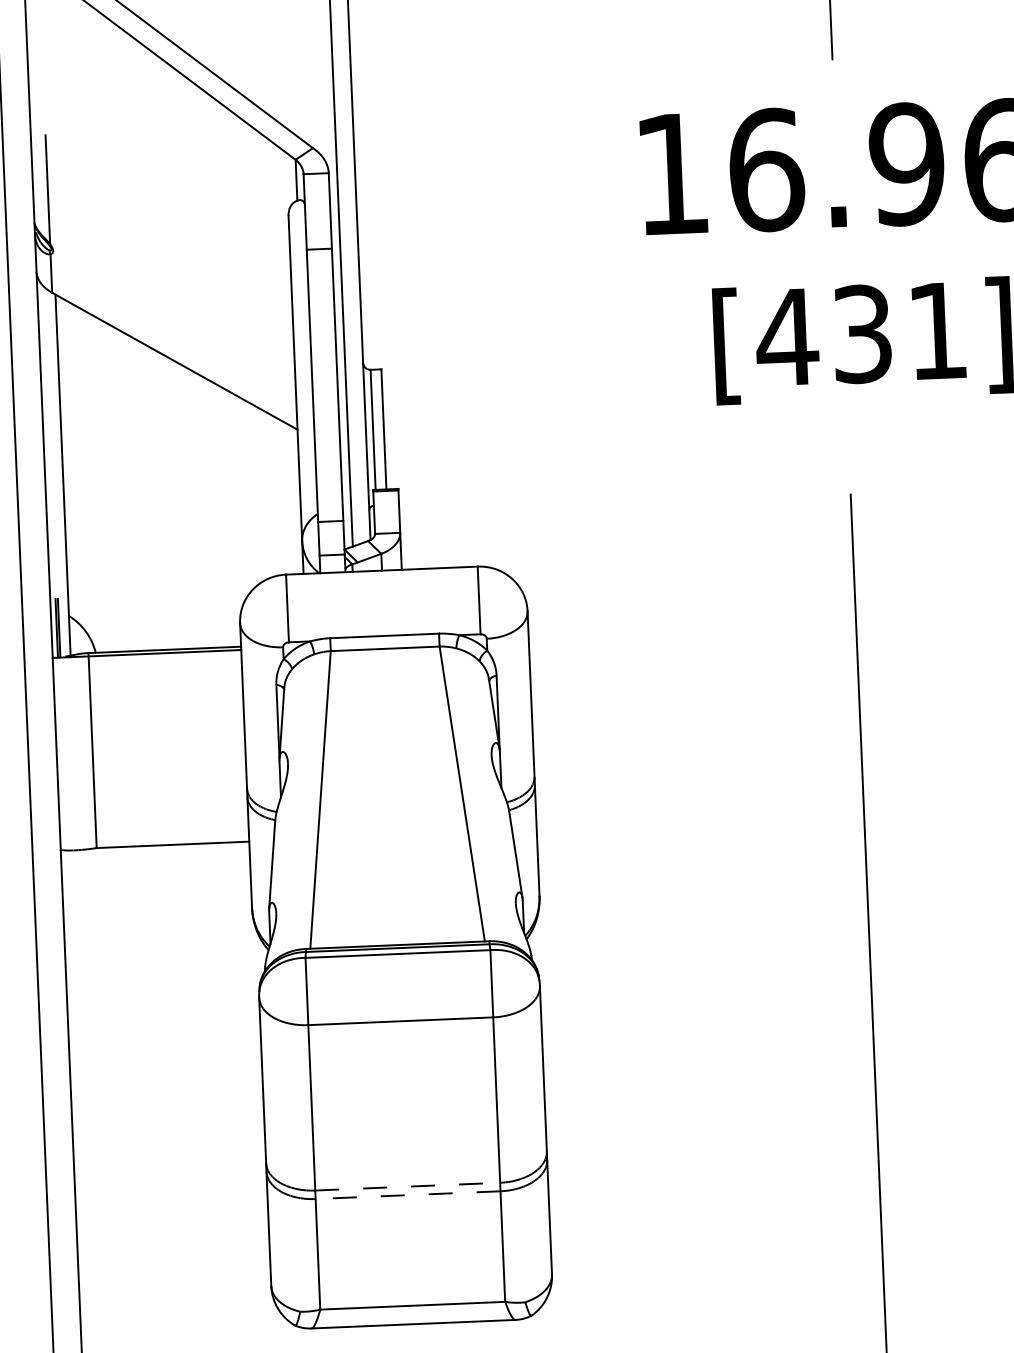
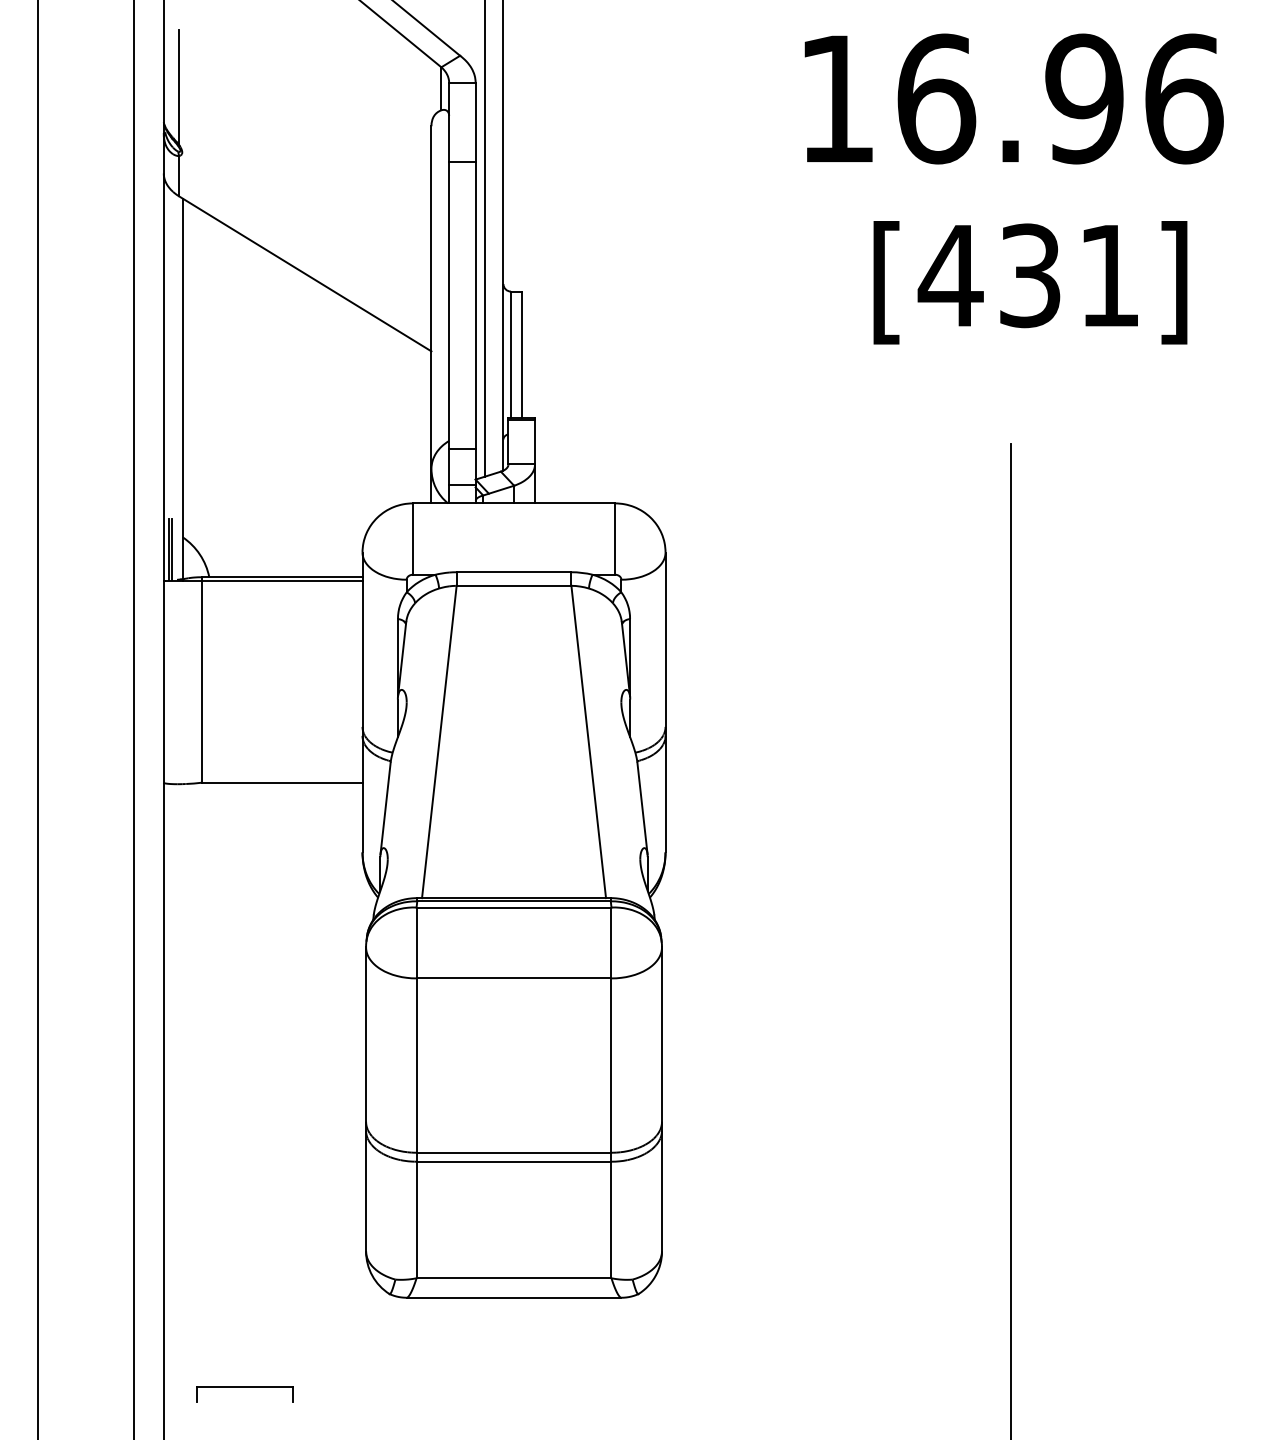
line: (408, 1186) -> (514, 1152), dashed -> solid
line: (407, 1194) -> (513, 1161), dashed -> solid

